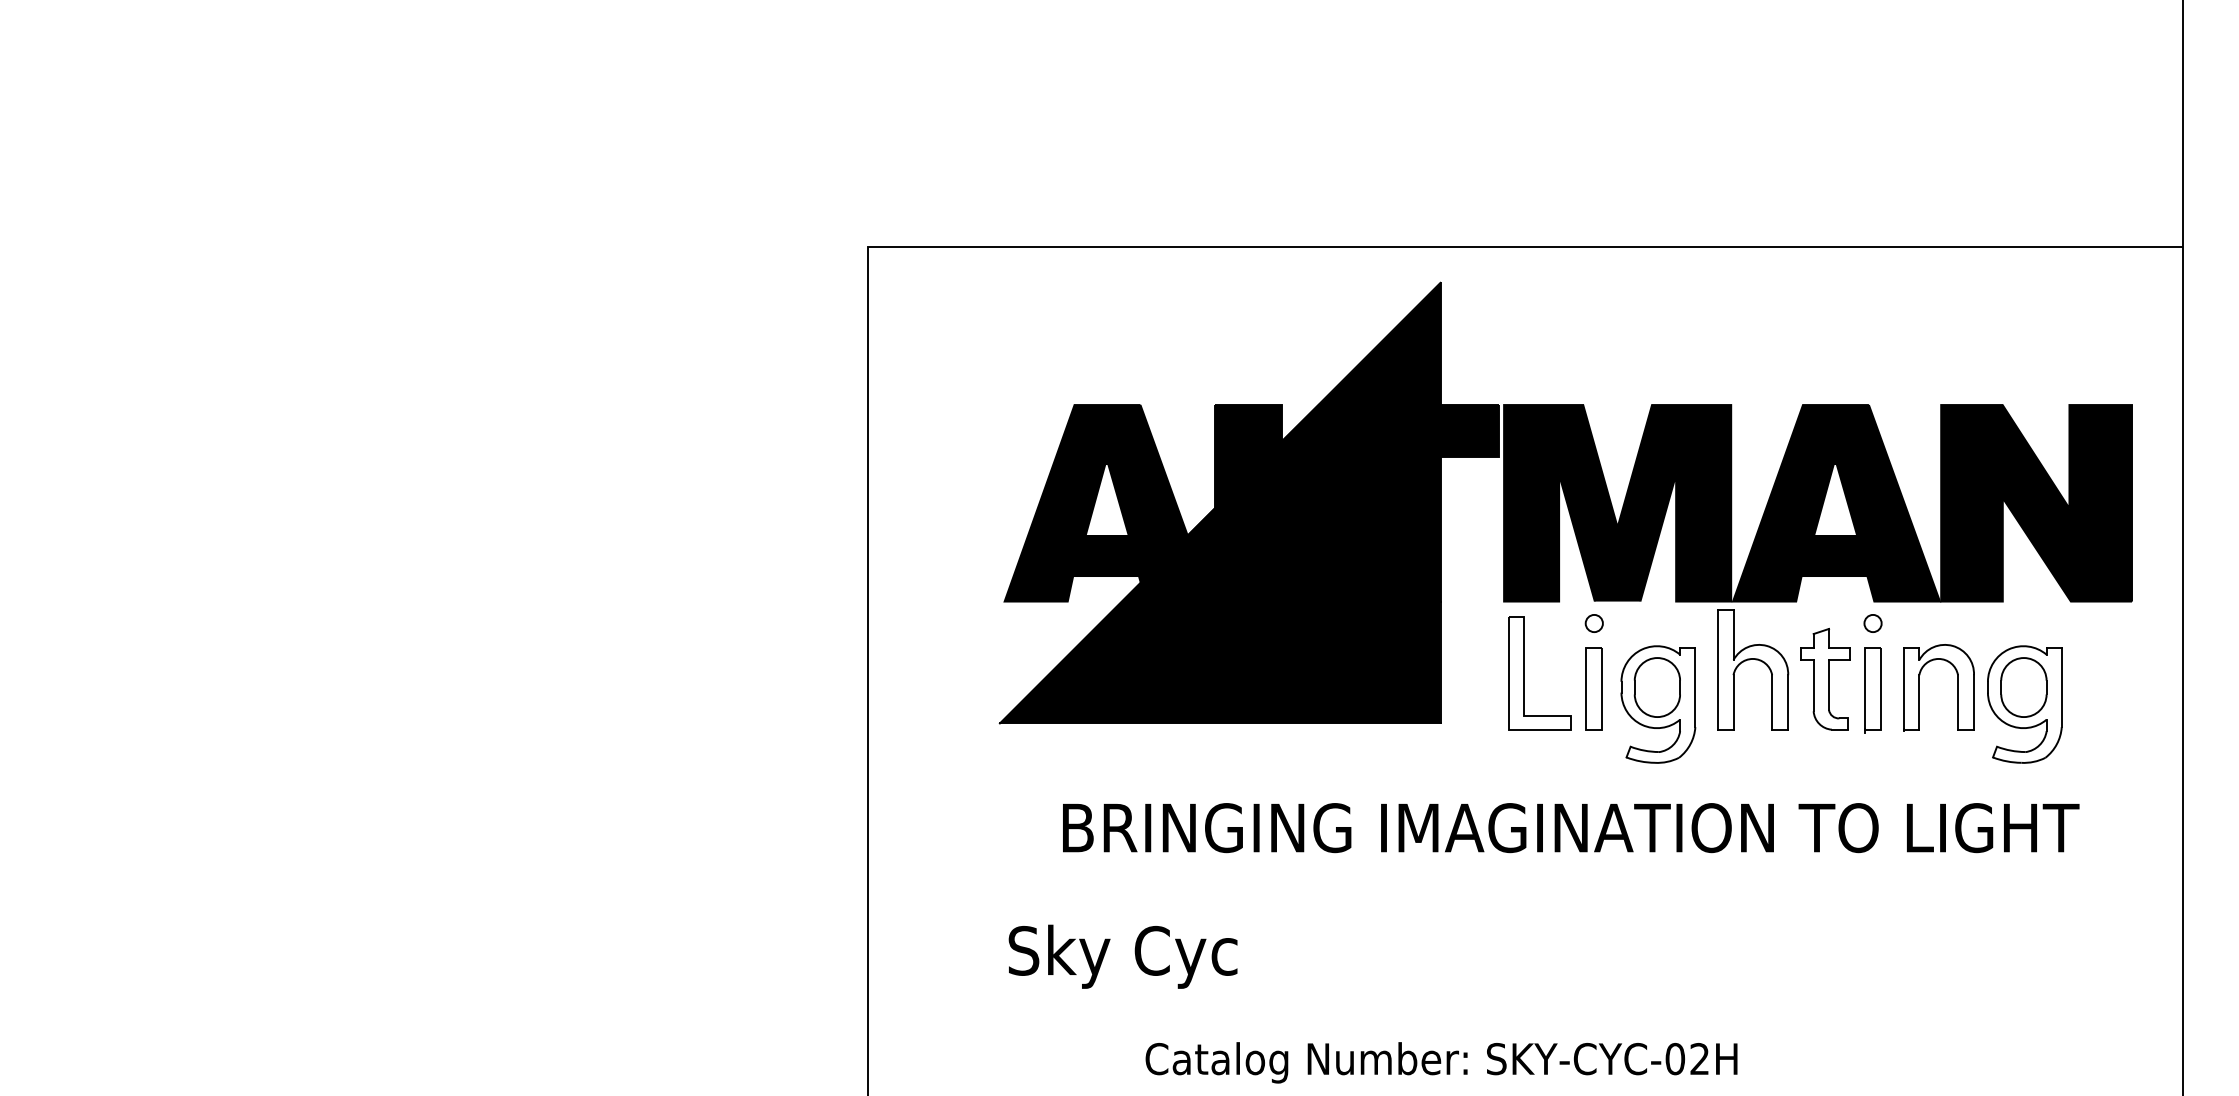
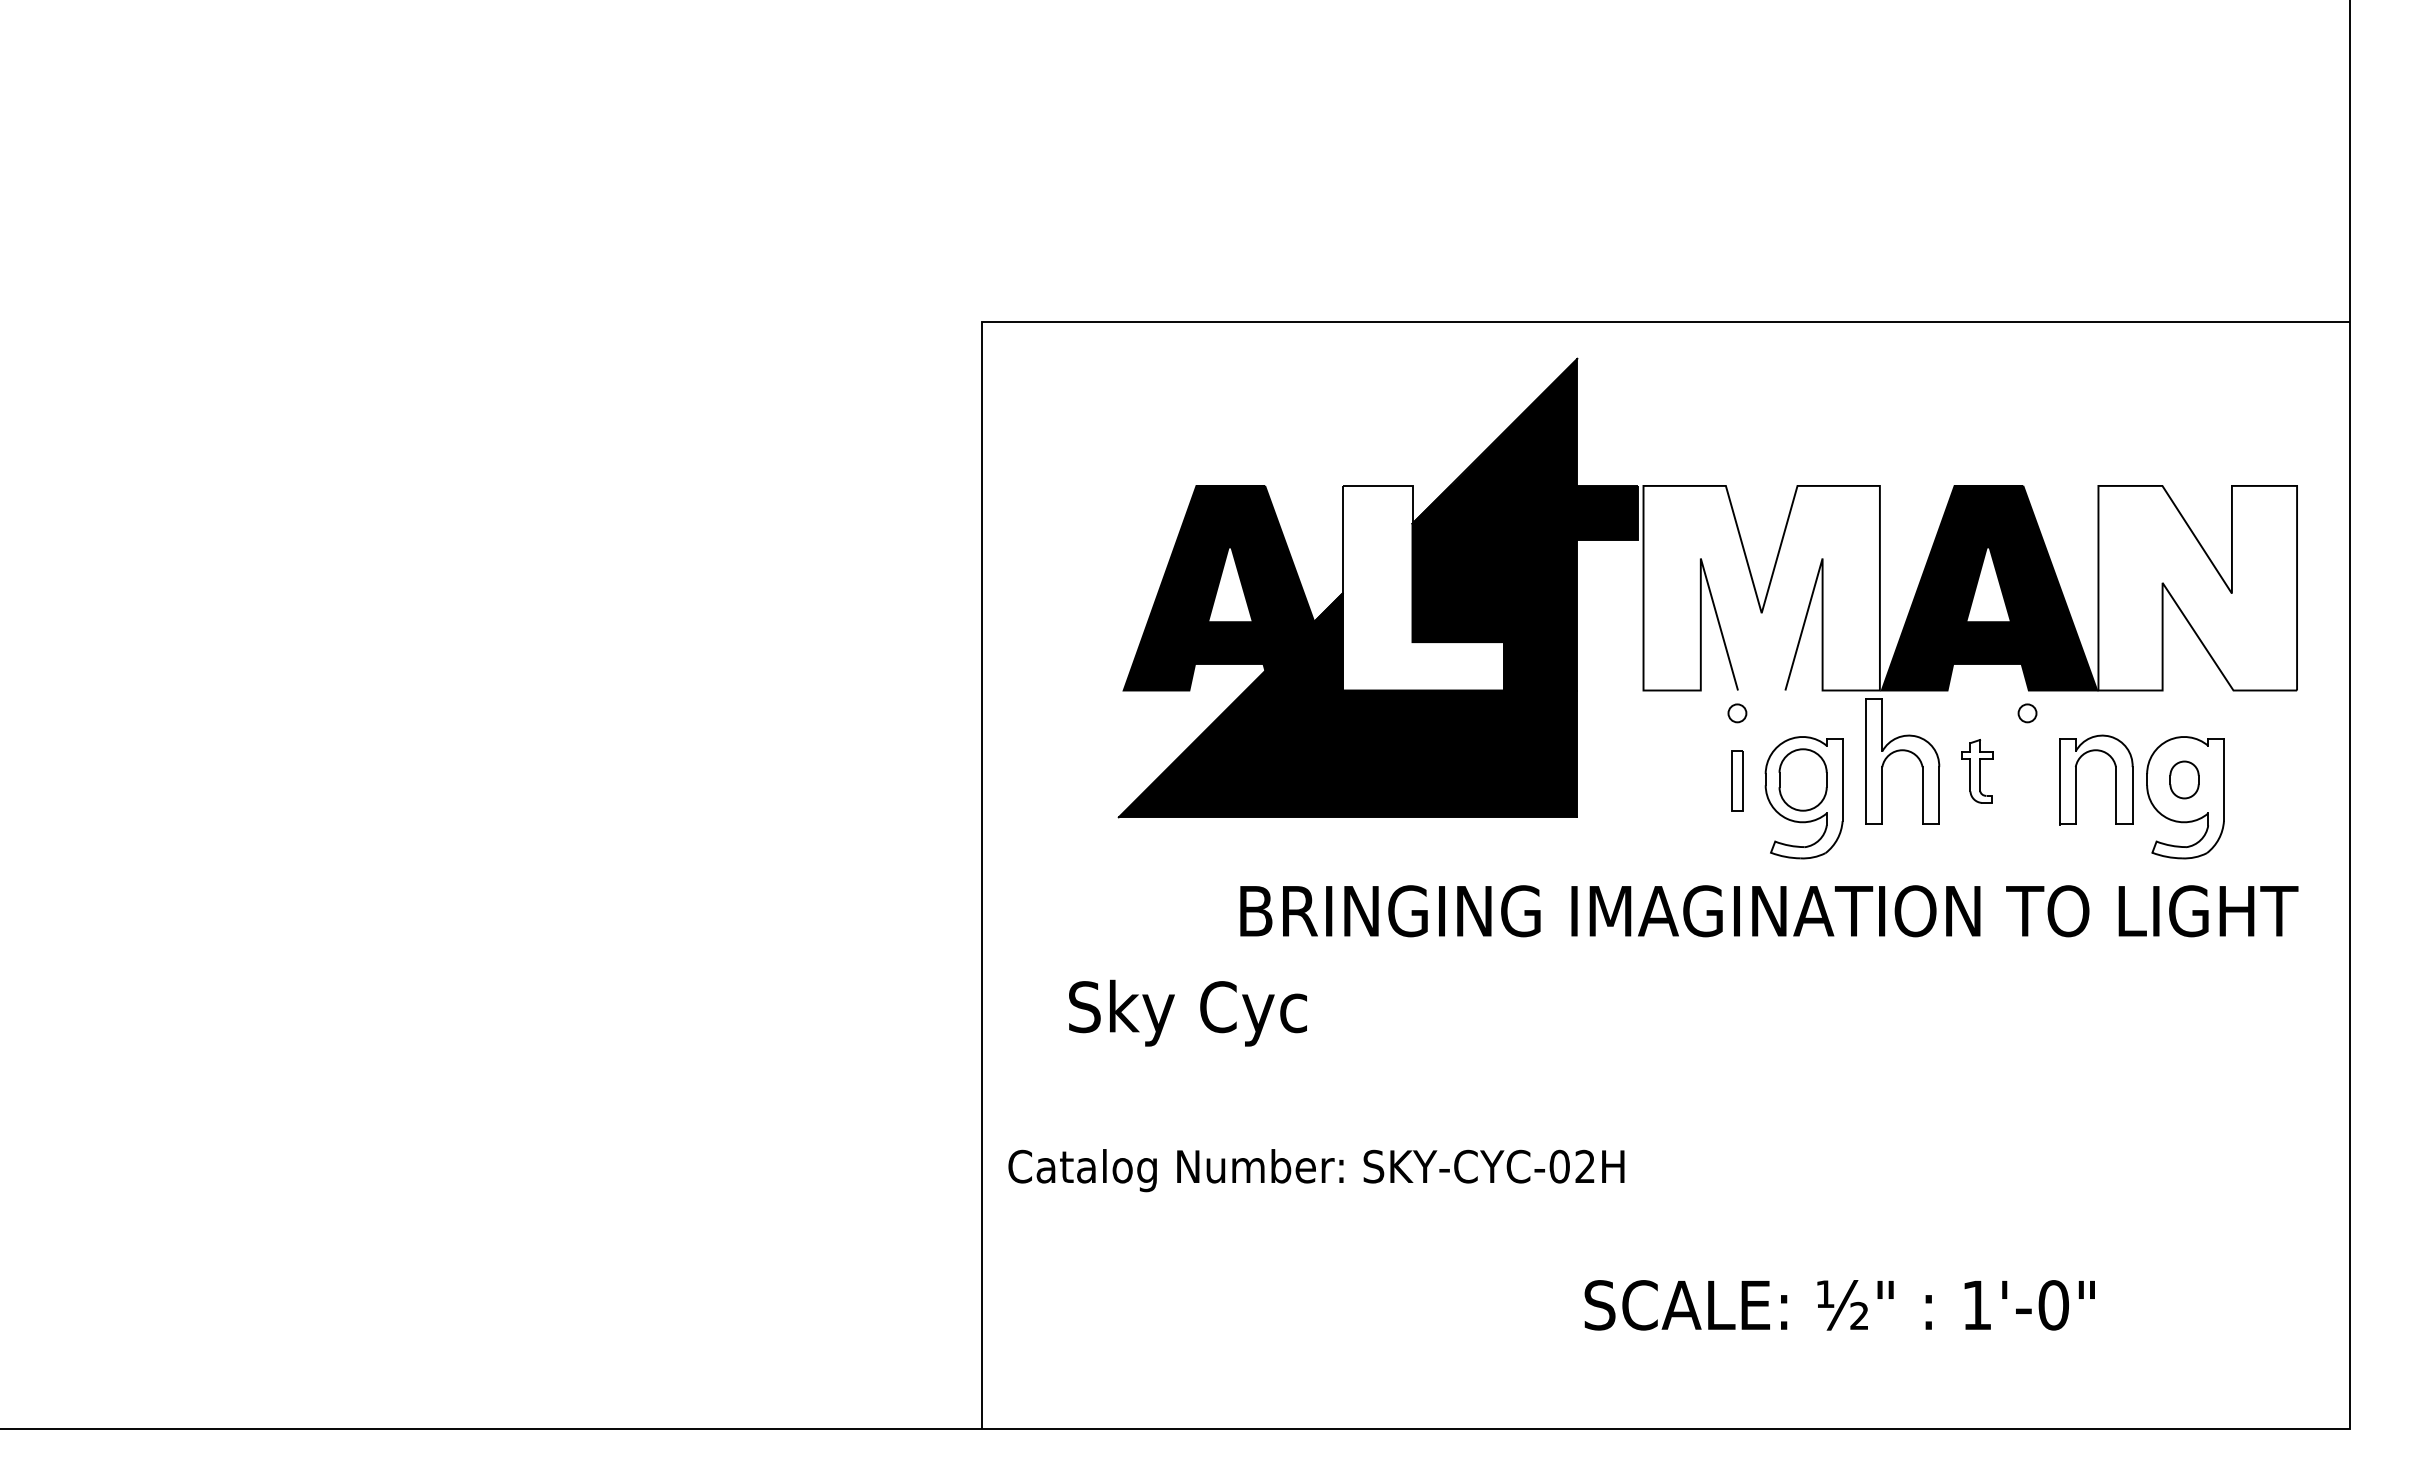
fill: (1292, 502) -> (1423, 587), removed
fill: (1617, 502) -> (1761, 587), removed
fill: (2036, 502) -> (2197, 587), removed
part: (1524, 672) -> (1664, 764), removed
part: (1824, 679) -> (1977, 771), size x0.6
part: (2023, 687) -> (2184, 779), size x0.6
part: (1594, 688) -> (1737, 781), size x0.7
part: (1873, 689) -> (2027, 782), removed
text: (1571, 828) -> (1769, 911), moved
text: (1122, 956) -> (1187, 1012), moved
text: (1441, 1062) -> (1316, 1170), moved

